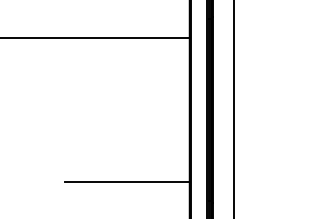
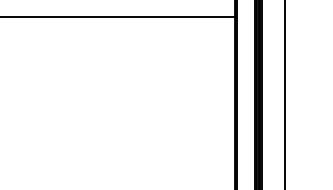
line: (126, 182) -> (163, 181), removed

